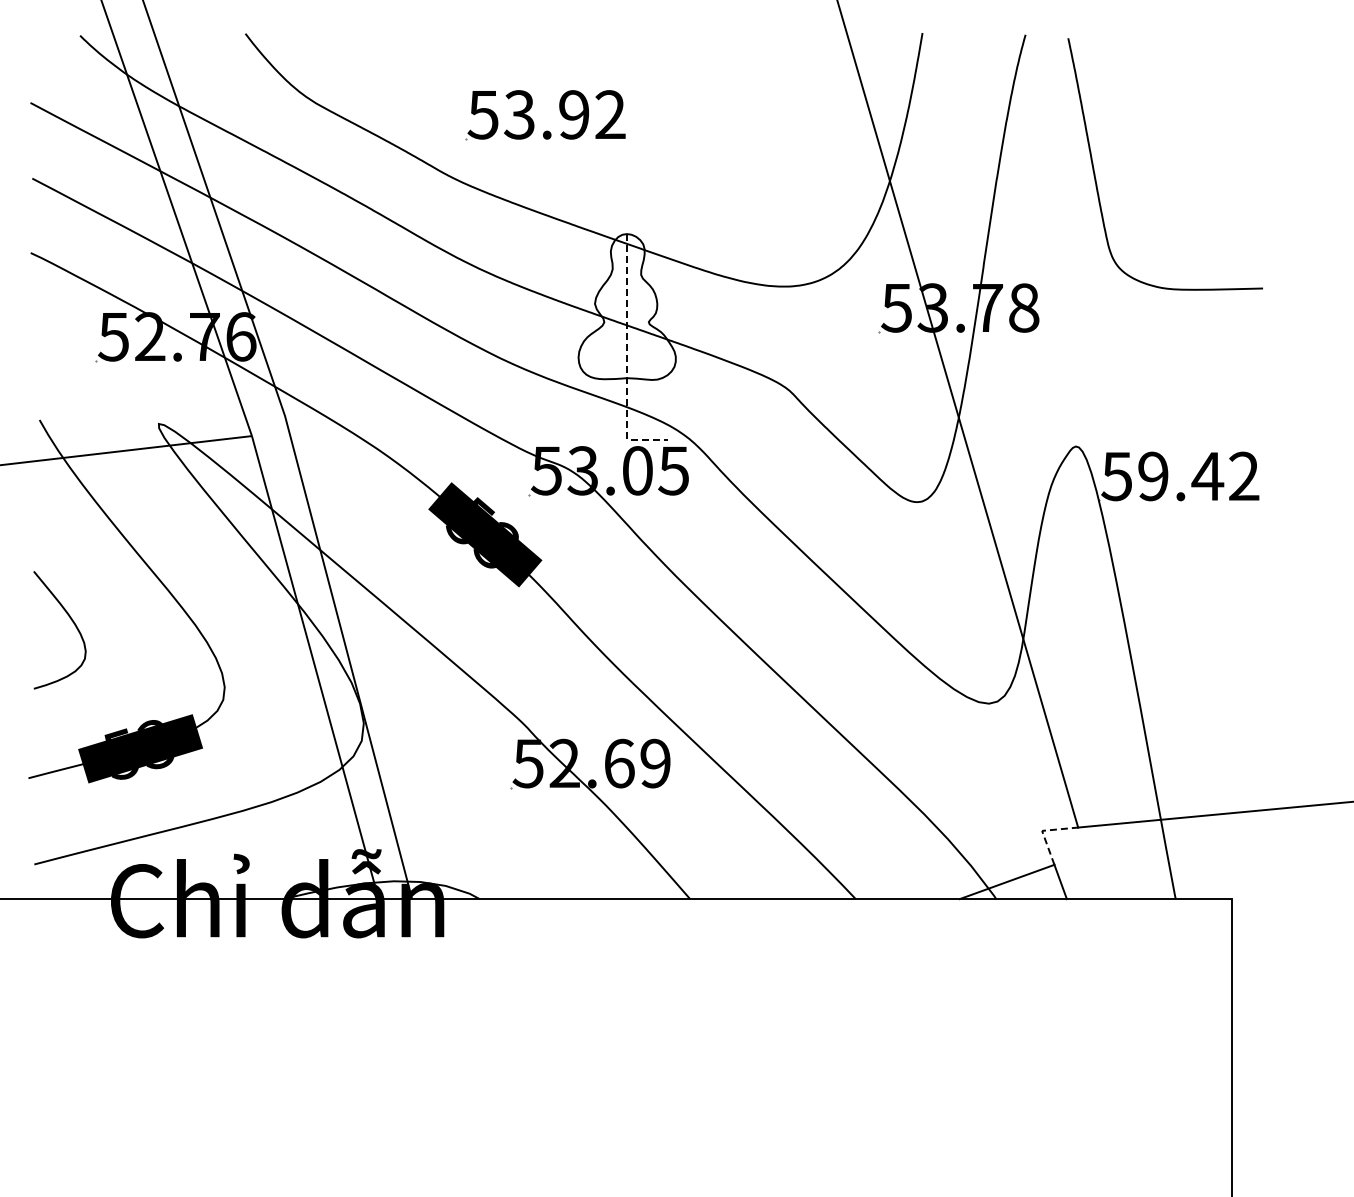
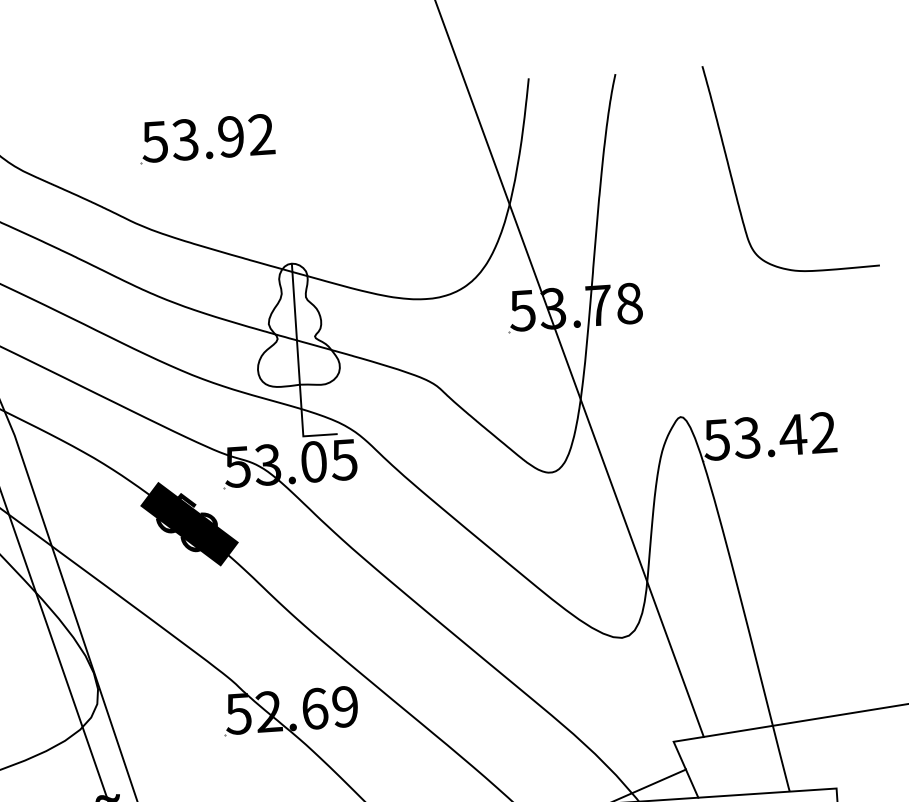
part: (533, 120) -> (197, 143), moved
curve: (1095, 173) -> (732, 178), moved
line: (627, 357) -> (299, 367), dashed -> solid
text: (1152, 476) -> (746, 437), 59.42 -> 53.42
line: (1042, 830) -> (674, 741), dashed -> solid

